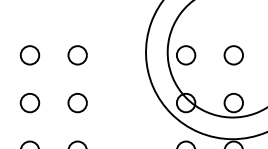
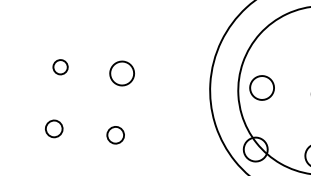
circle: (29, 55) -> (59, 67), size x0.6
circle: (29, 103) -> (53, 129), size x0.7
circle: (77, 103) -> (115, 135), size x0.7

